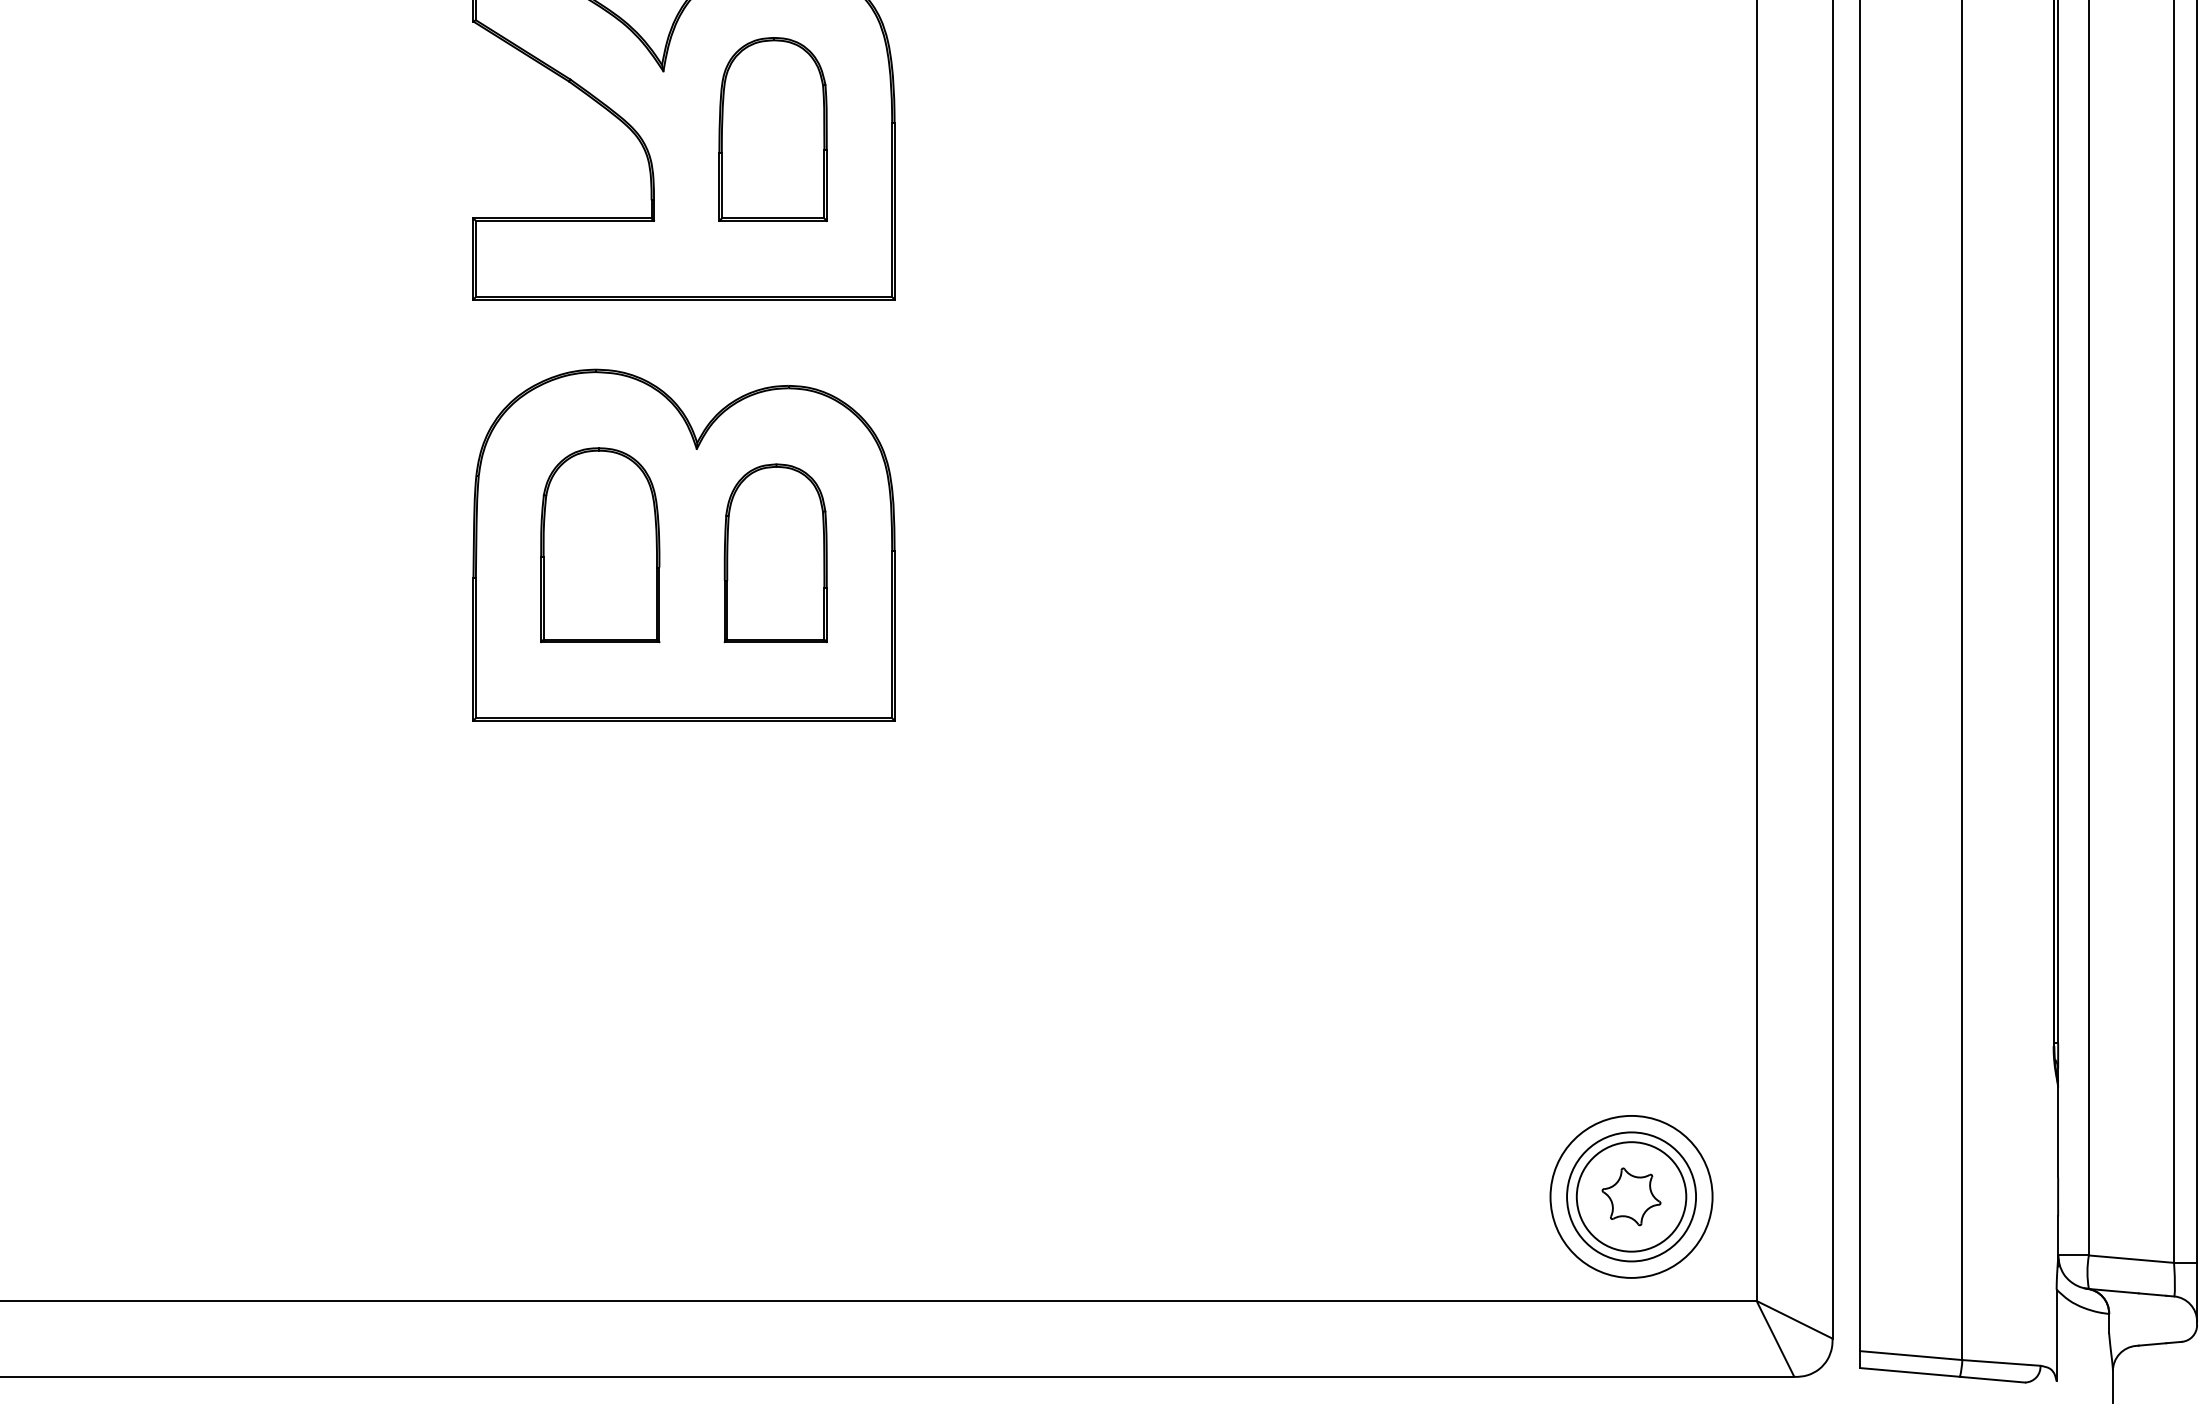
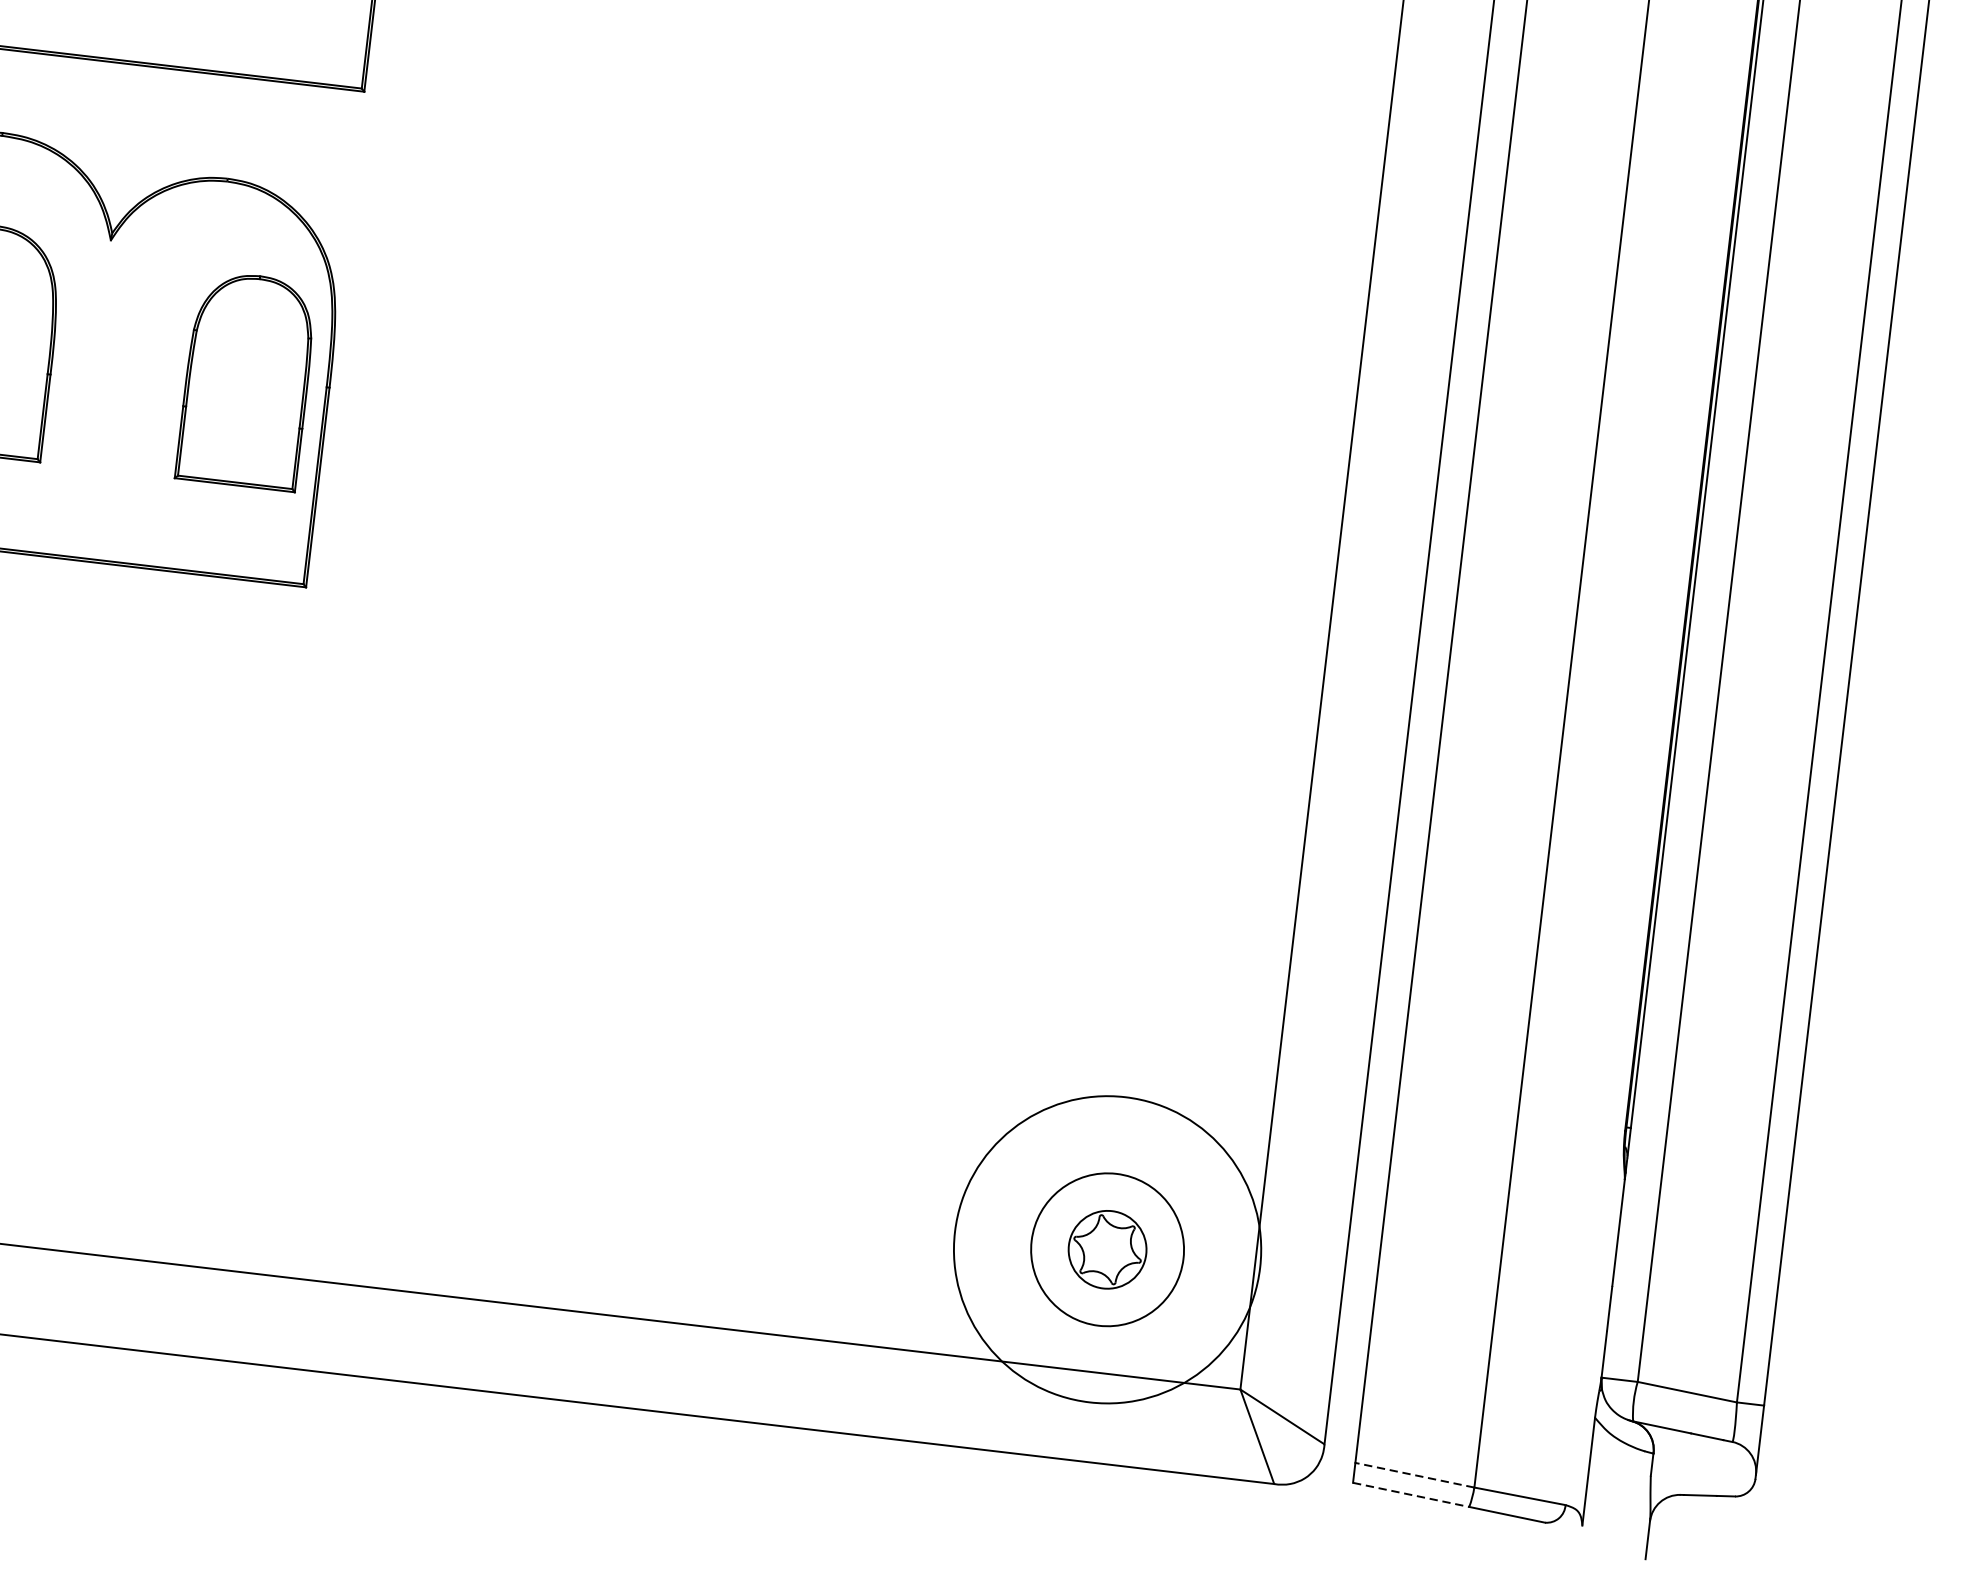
part: (775, 553) -> (246, 380), moved
circle: (1631, 1196) -> (1107, 1249), size x0.6
circle: (1631, 1196) -> (1107, 1249), size x1.6
line: (1910, 1355) -> (1413, 1475), solid -> dashed
line: (1910, 1372) -> (1411, 1495), solid -> dashed

